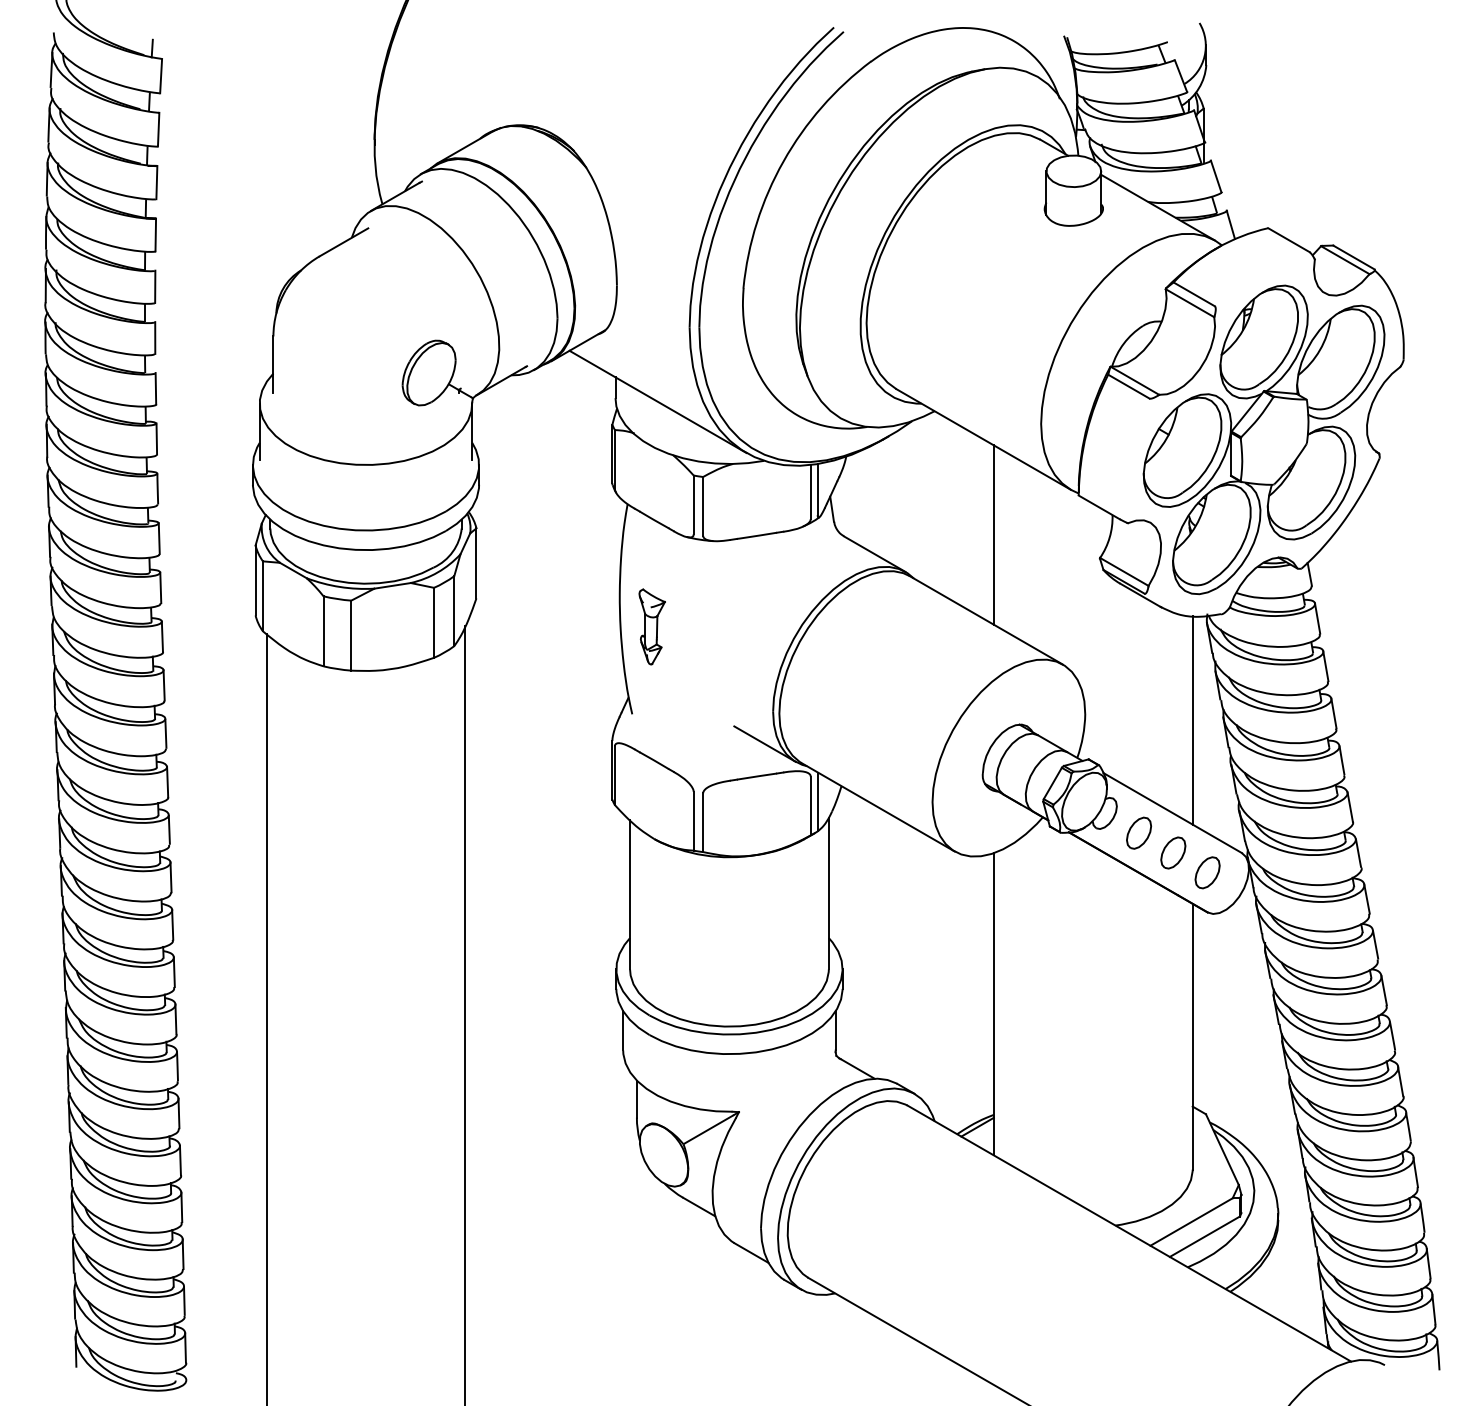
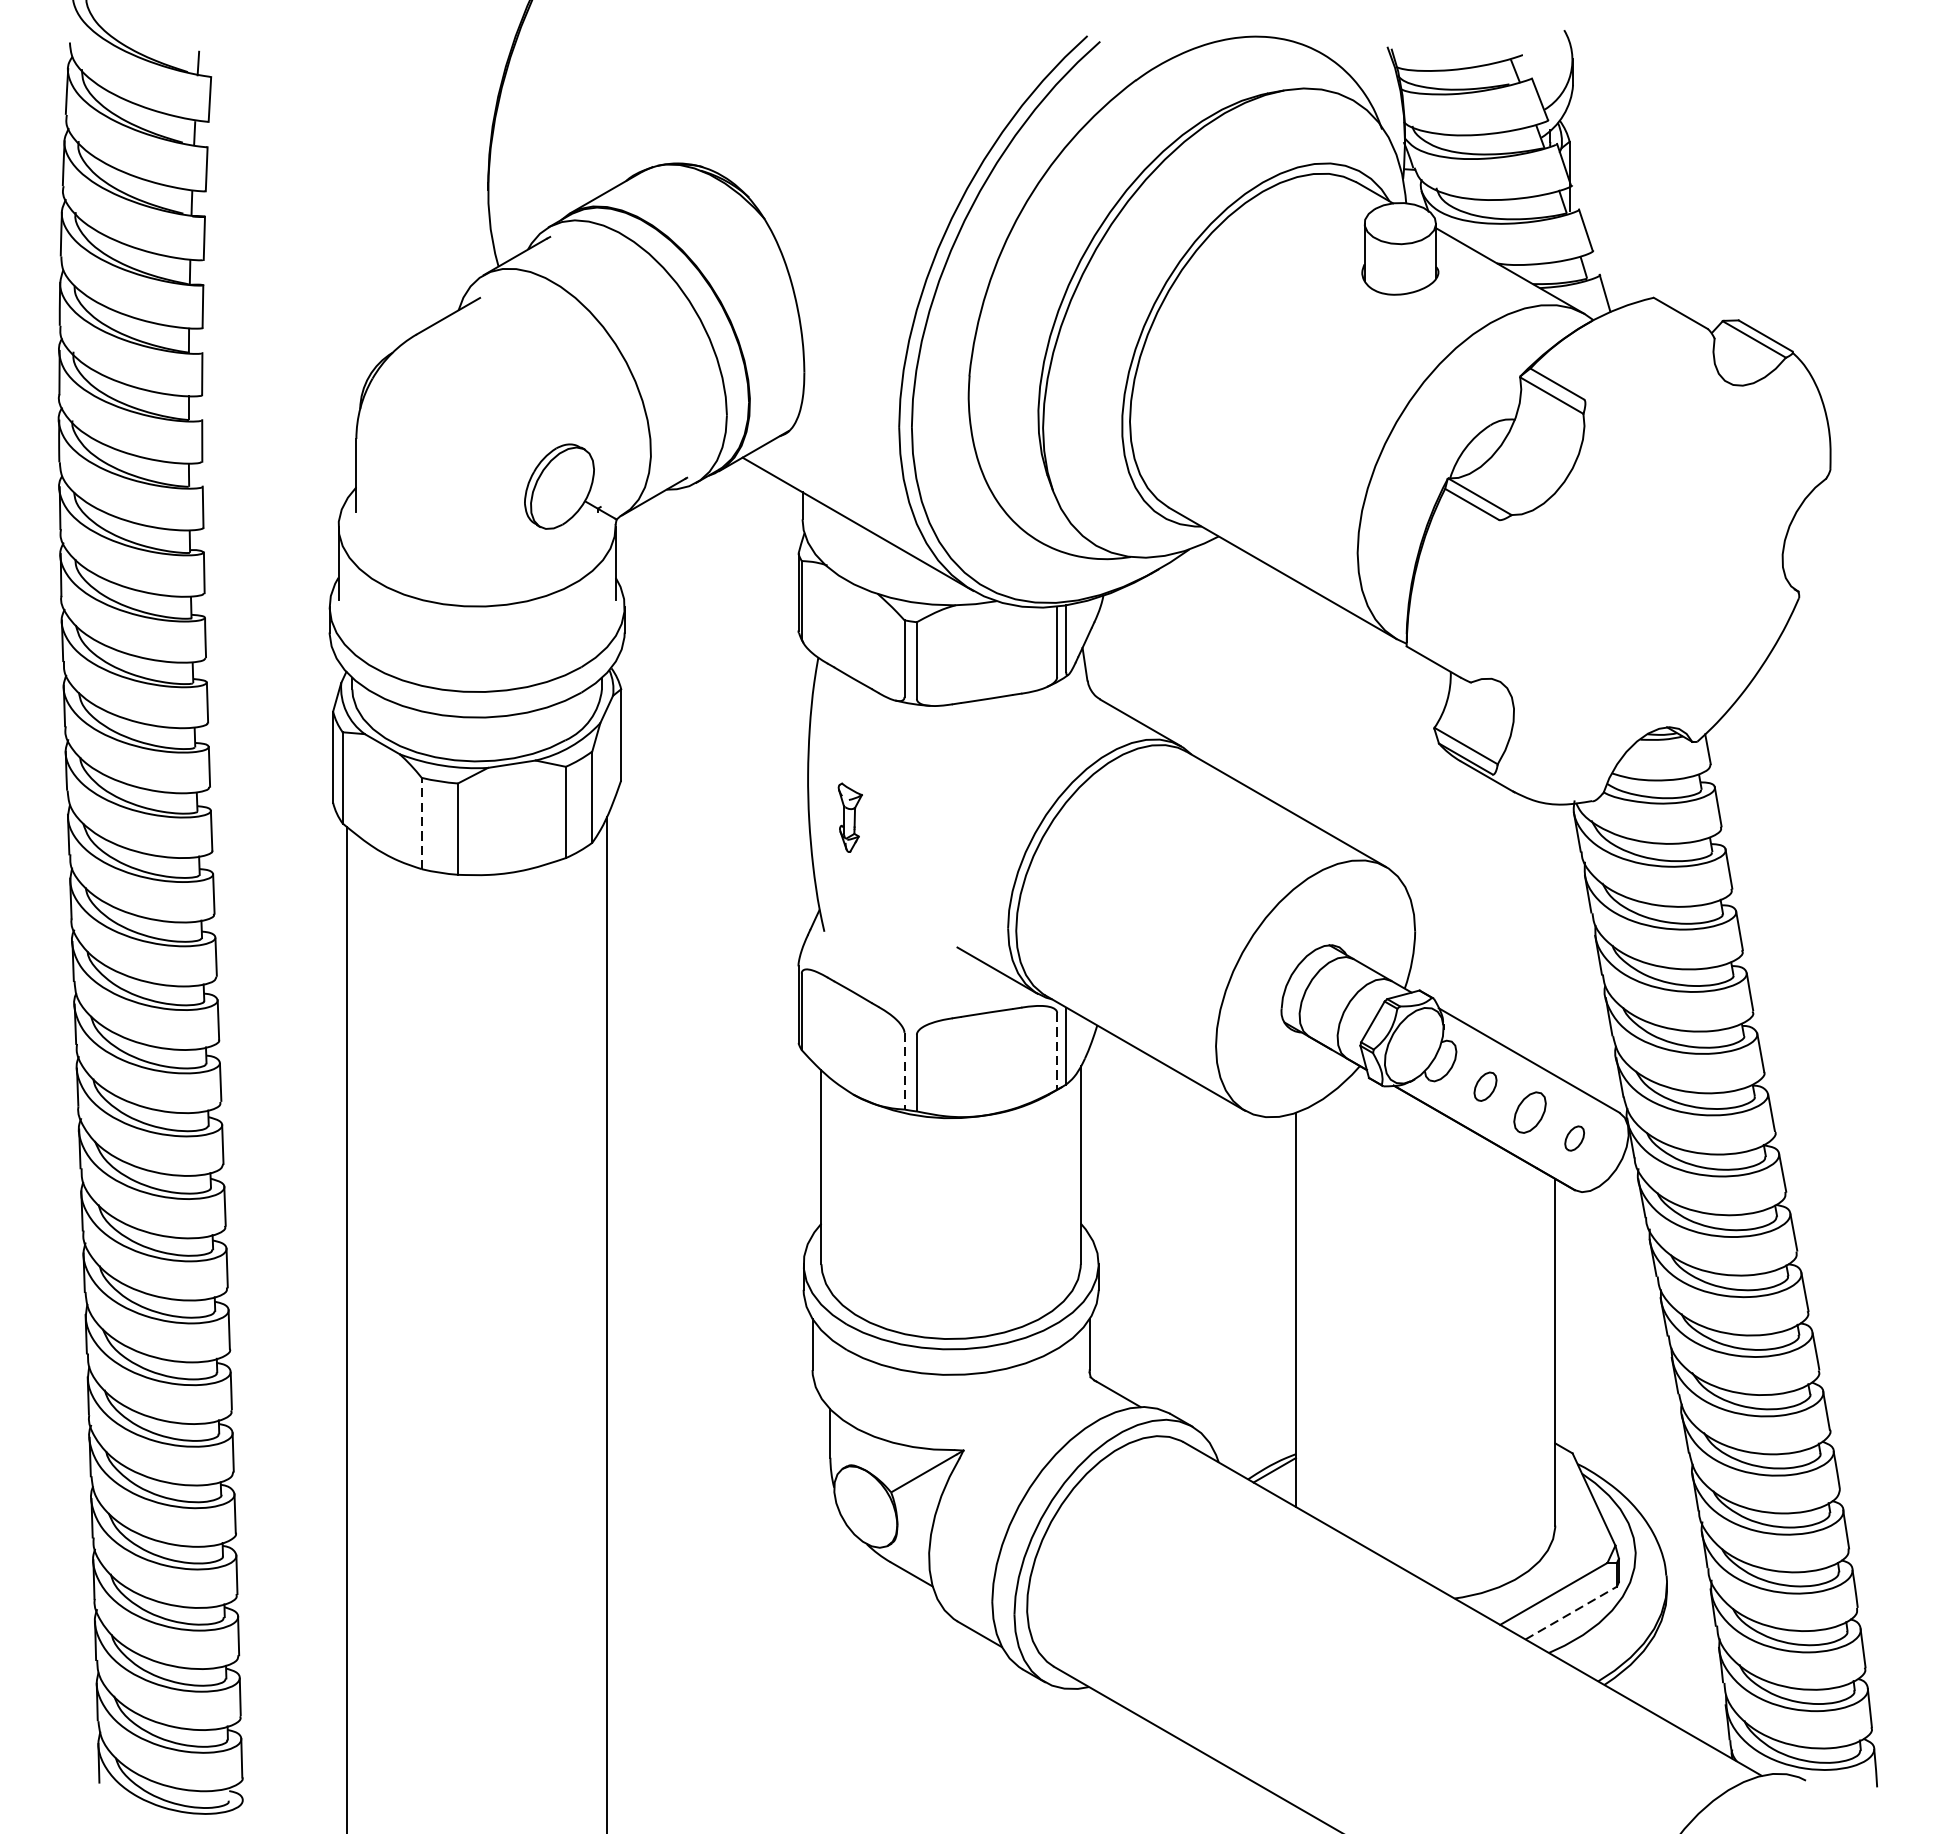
part: (1263, 439) -> (1647, 573), removed
line: (993, 534) -> (1295, 697), removed
part: (651, 626) -> (849, 817), size x0.7
line: (323, 631) -> (421, 823), solid -> dashed
line: (1192, 720) -> (1555, 939), removed
line: (810, 806) -> (1056, 1051), solid -> dashed
line: (693, 821) -> (904, 1071), solid -> dashed
part: (1139, 832) -> (1485, 1085), size x0.7
part: (1207, 872) -> (1574, 1138), size x0.6
line: (1205, 1236) -> (1571, 1612), solid -> dashed

